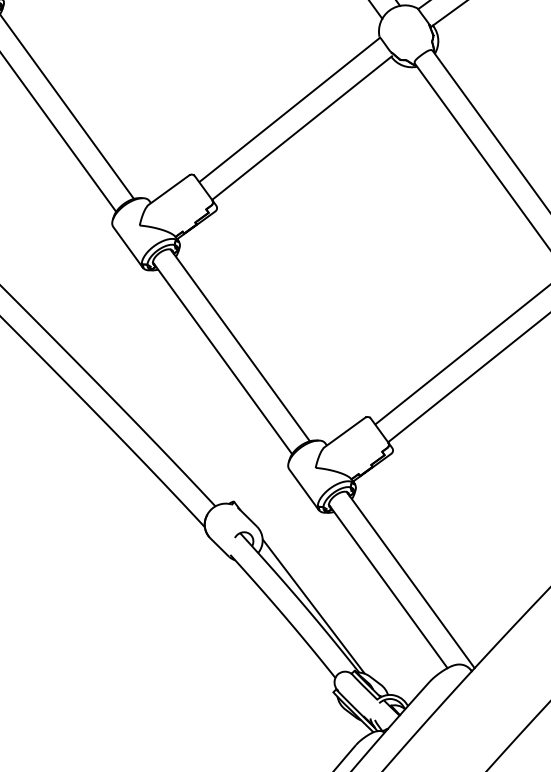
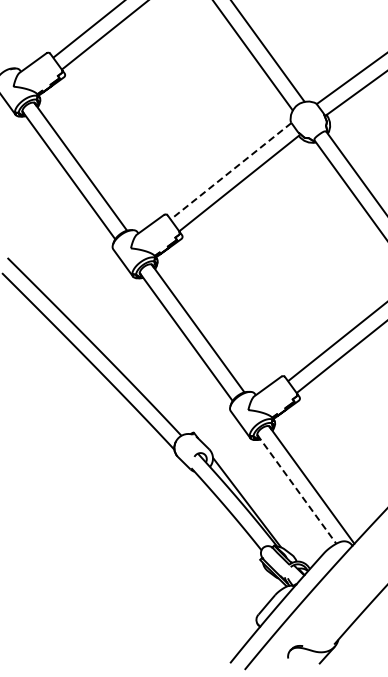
line: (287, 111) -> (229, 172), solid -> dashed
line: (389, 586) -> (297, 489), solid -> dashed

